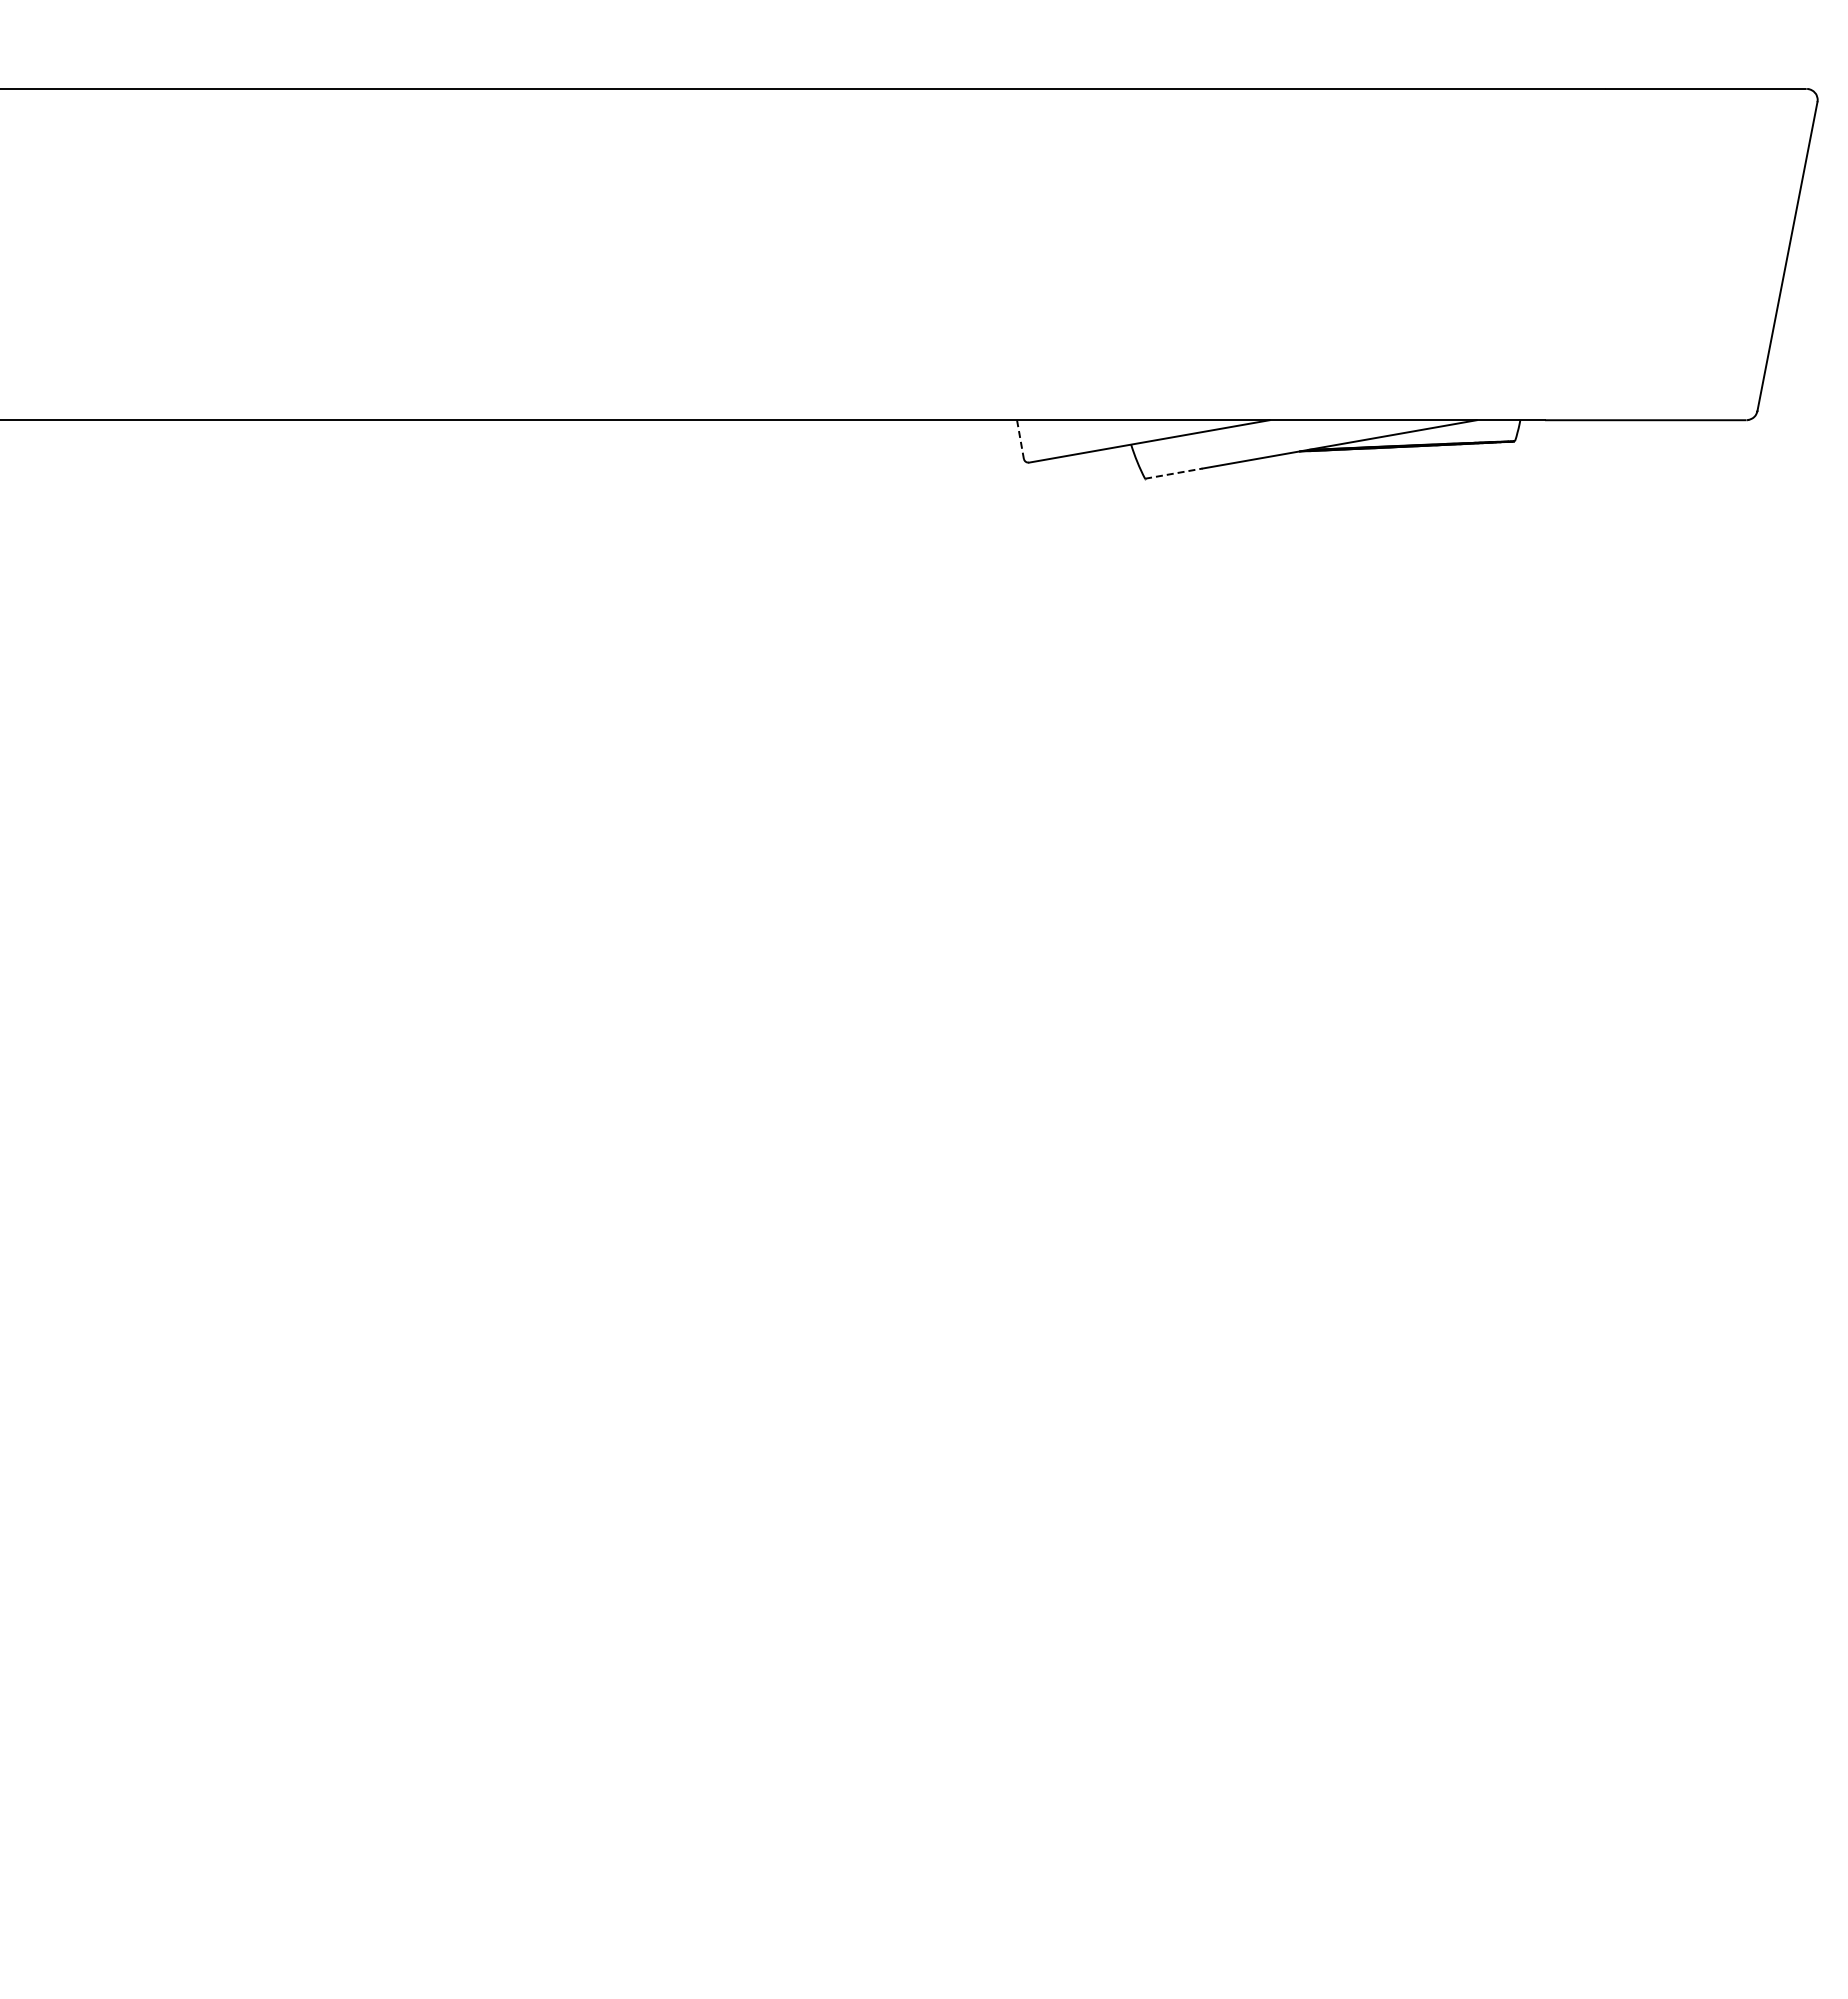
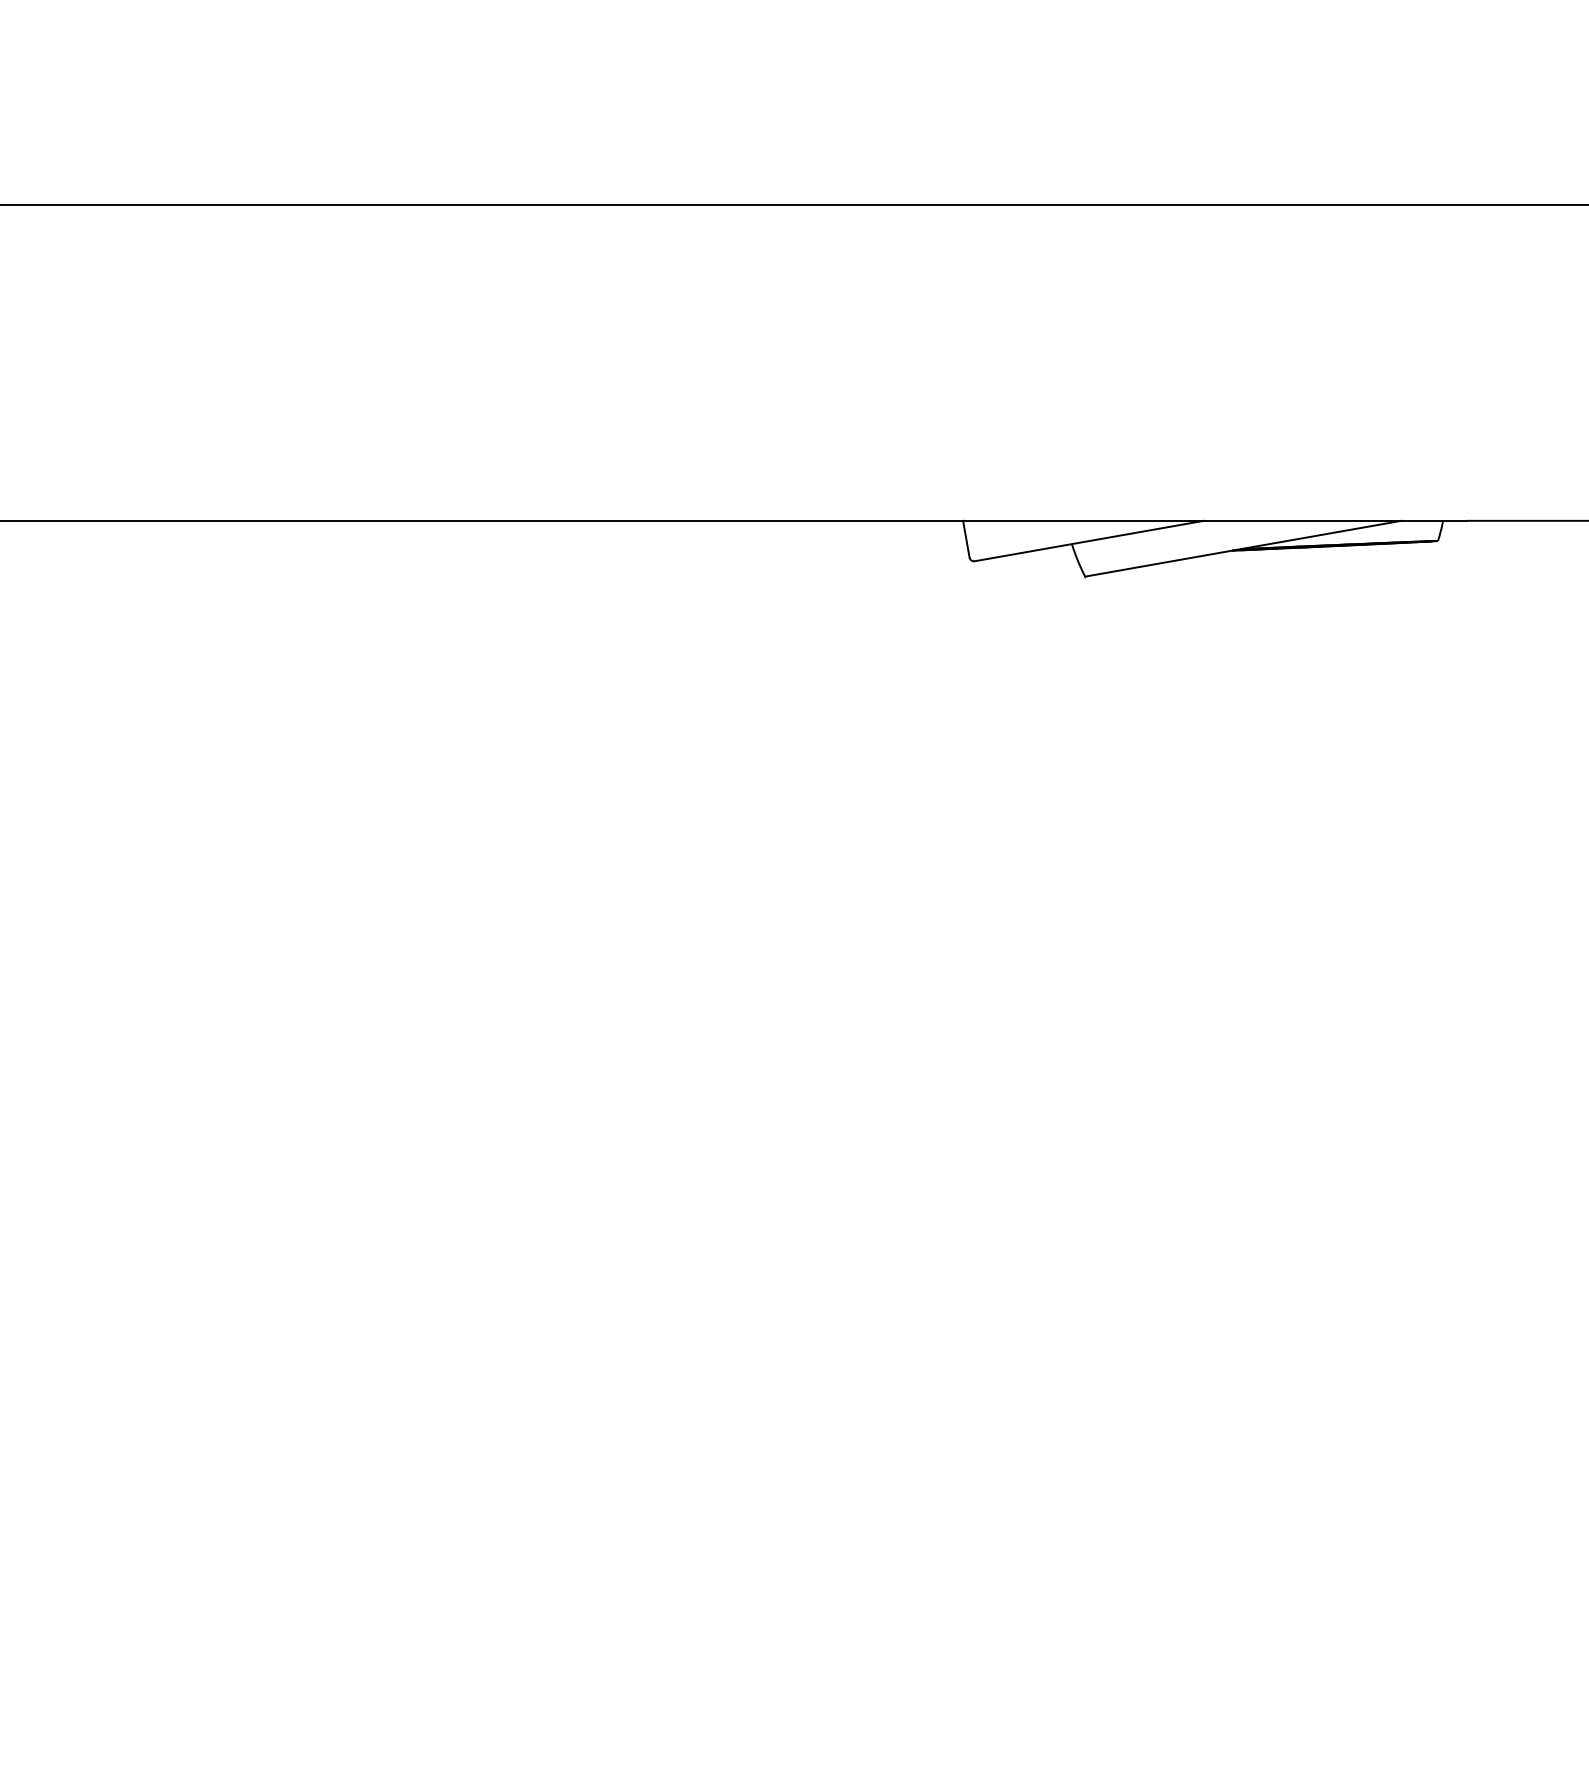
line: (1020, 439) -> (966, 539), dashed -> solid
line: (1174, 473) -> (1113, 571), dashed -> solid

